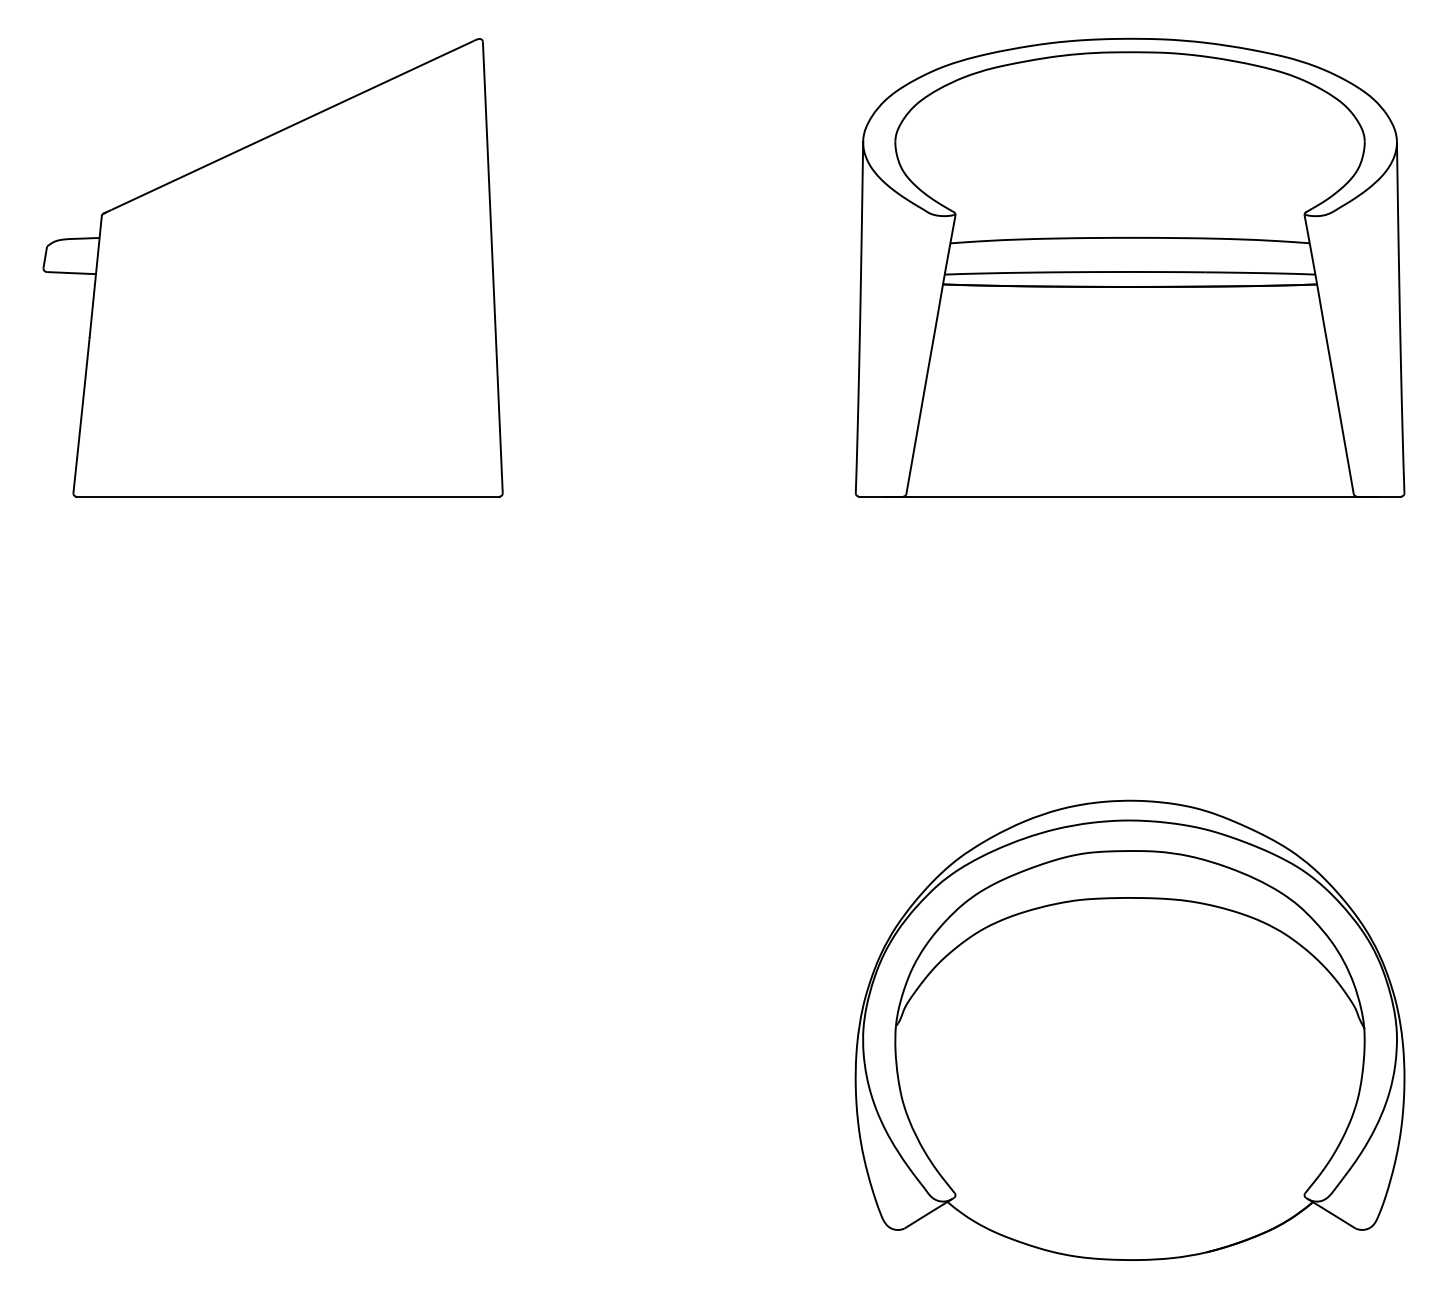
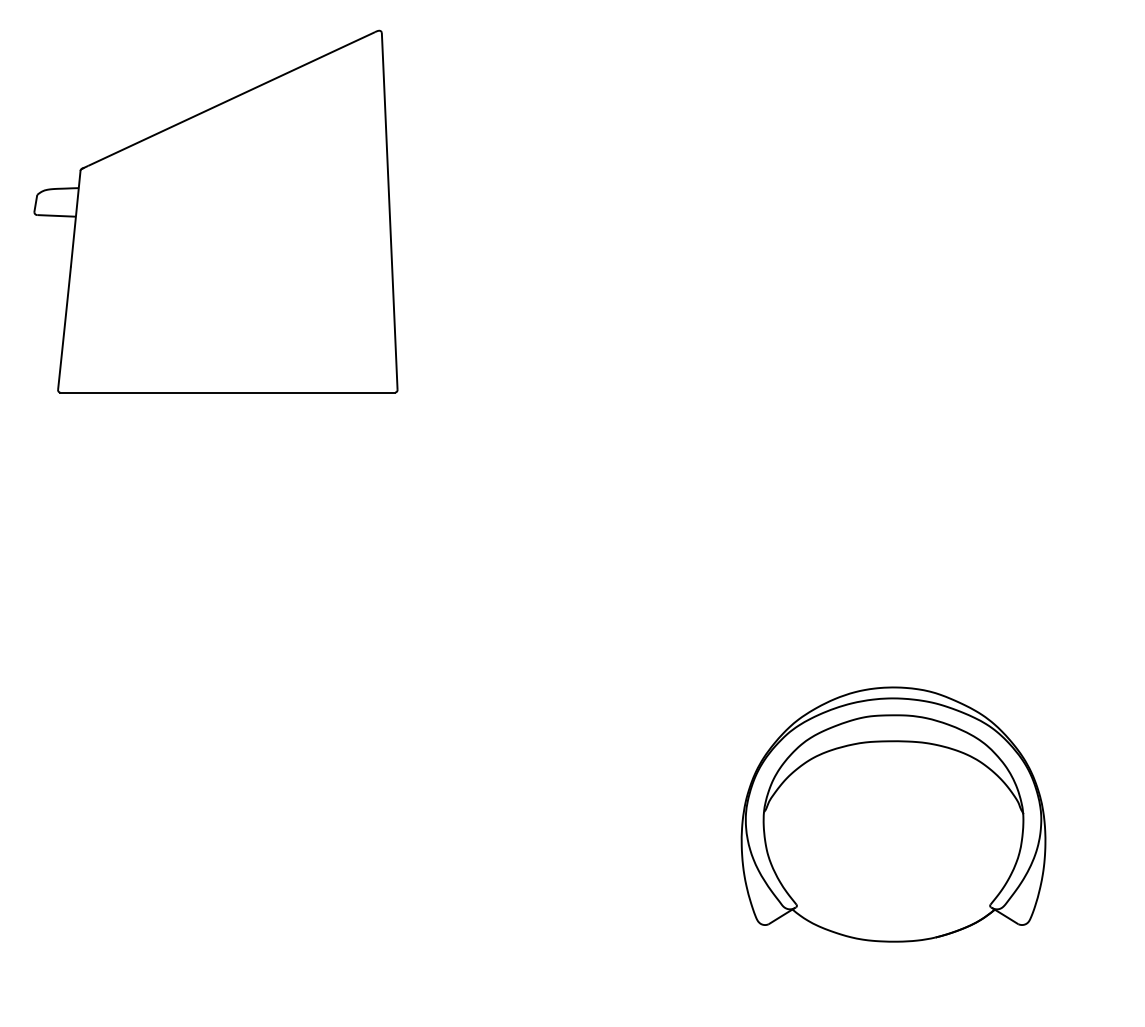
part: (1129, 267) -> (893, 211), removed
part: (1129, 1029) -> (893, 813), size x0.7

